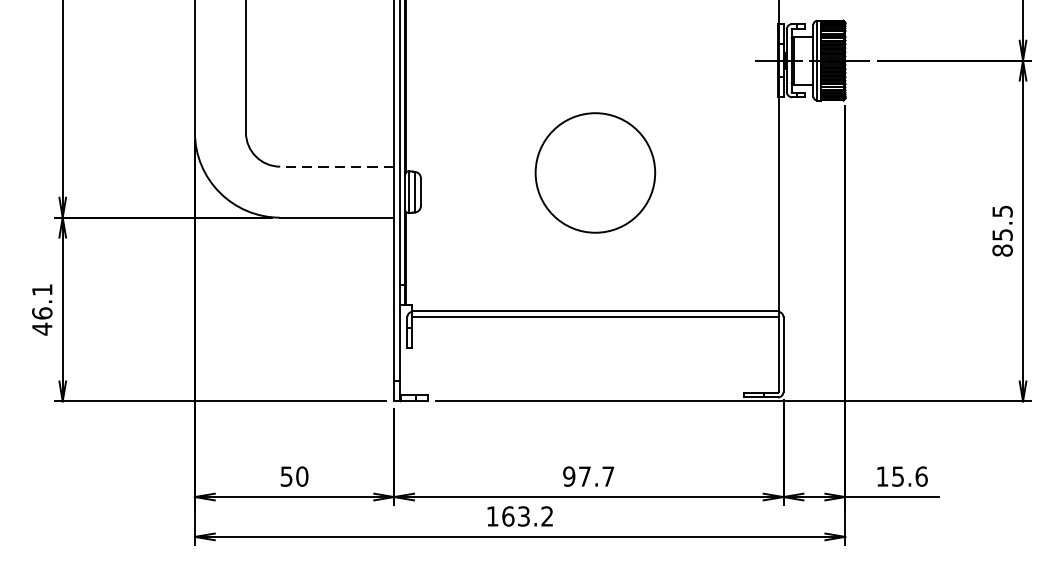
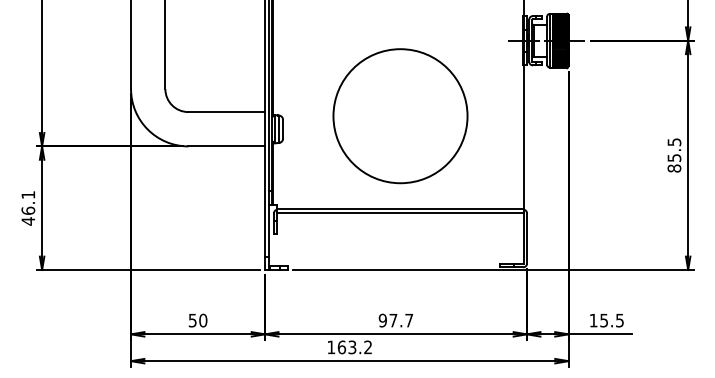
line: (336, 167) -> (226, 112), dashed -> solid
circle: (595, 173) -> (400, 116), size x1.67
text: (922, 476) -> (620, 320), 15.6 -> 15.5

